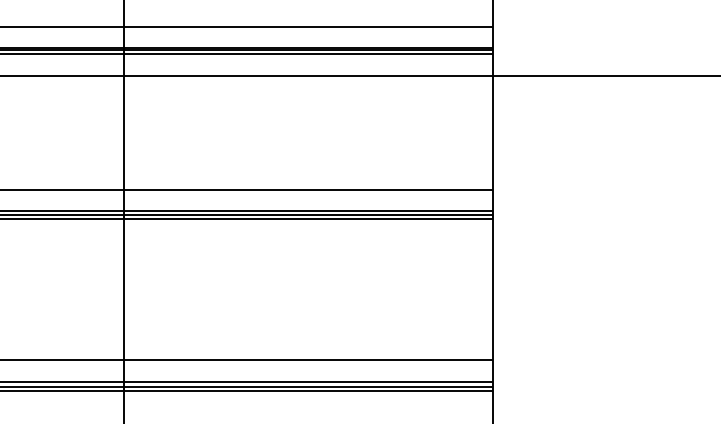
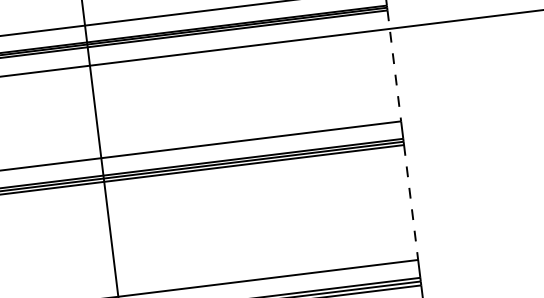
line: (492, 122) -> (394, 66), solid -> dashed
line: (492, 289) -> (410, 202), solid -> dashed

